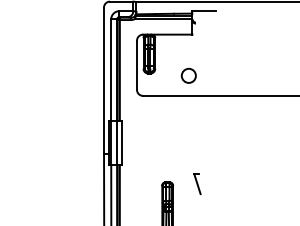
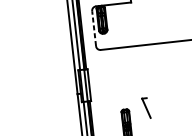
line: (137, 64) -> (94, 28), solid -> dashed
circle: (188, 75) -> (131, 31), removed
part: (197, 184) -> (146, 108), size x1.4

